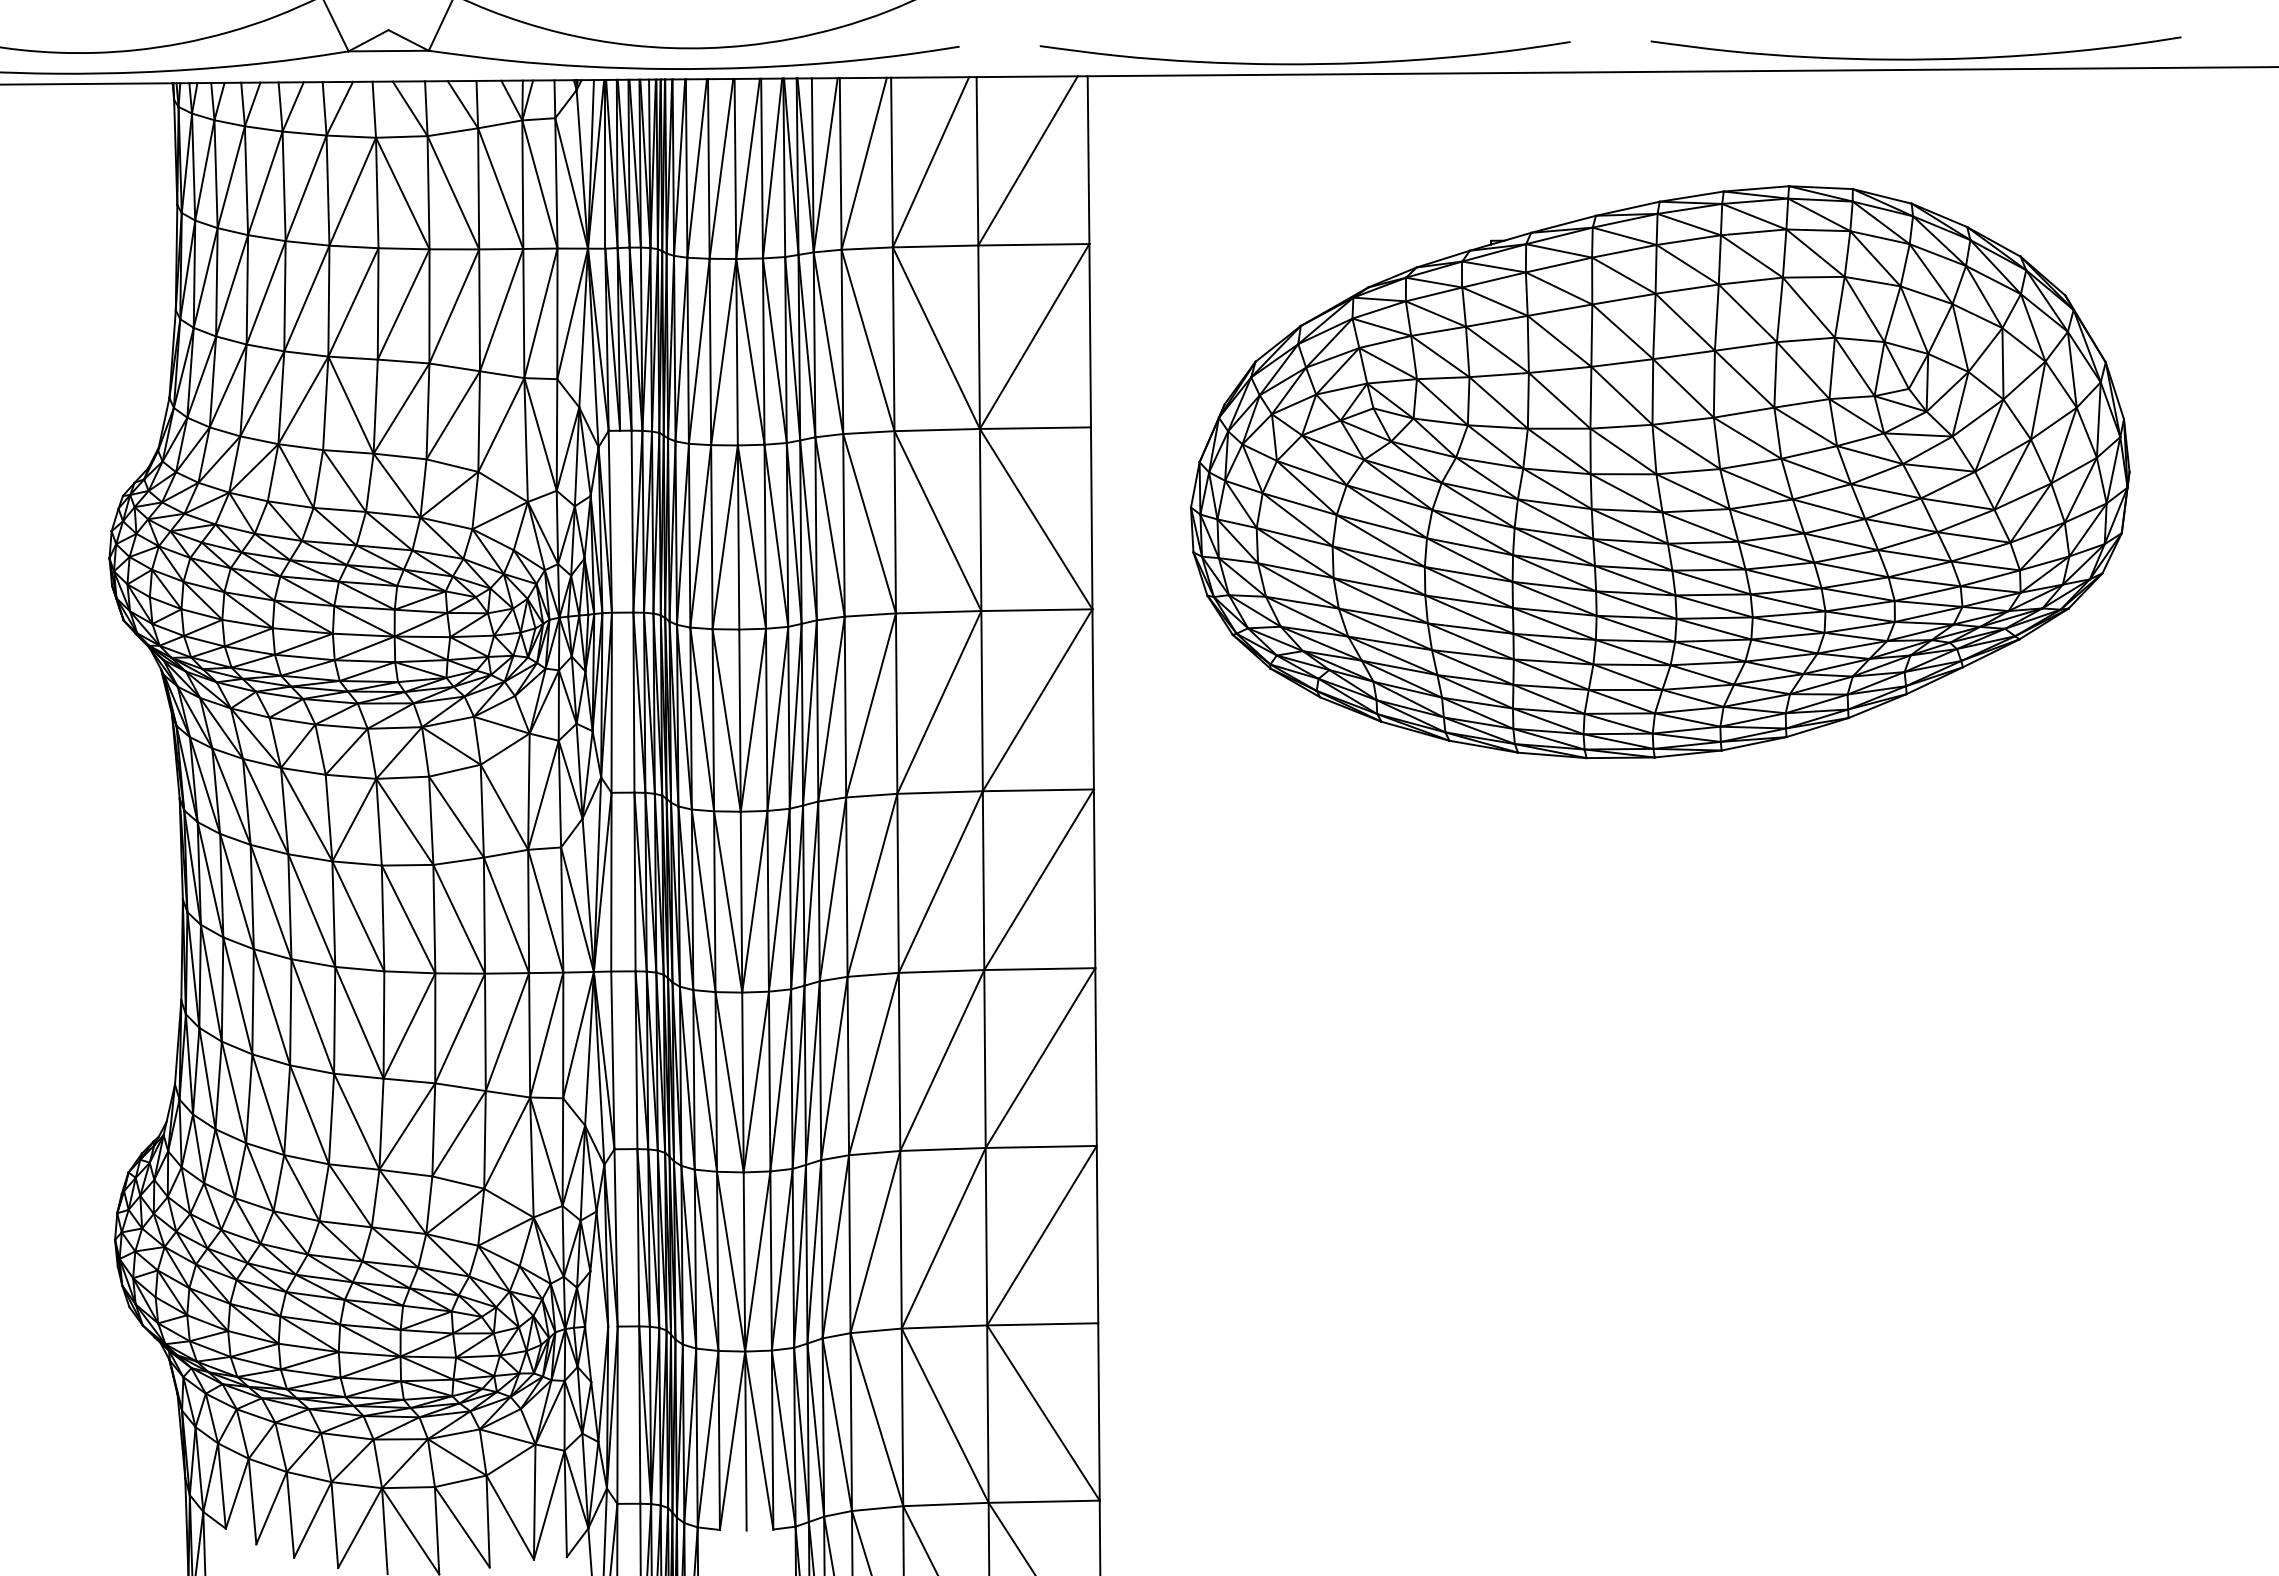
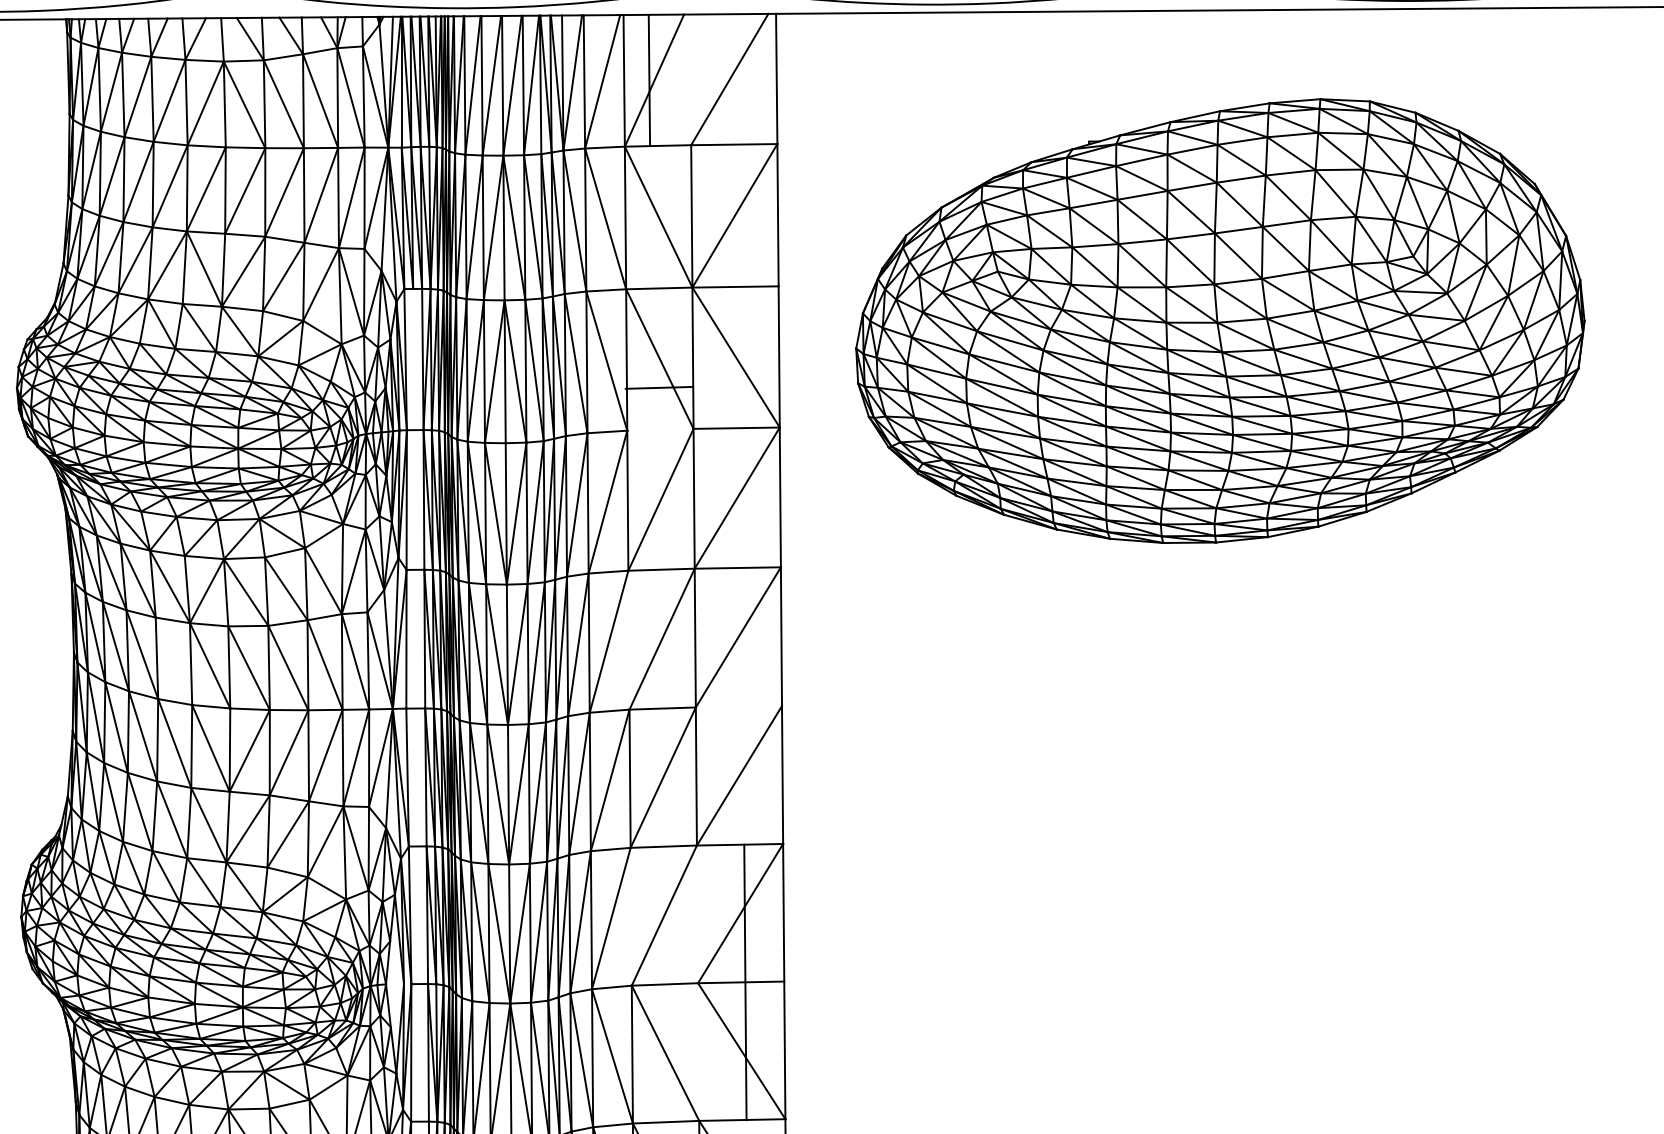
line: (977, 161) -> (649, 80), moved
line: (938, 612) -> (658, 388), moved
line: (897, 882) -> (628, 639), removed
line: (311, 910) -> (173, 661), removed
line: (1039, 969) -> (738, 707), removed
line: (900, 1239) -> (630, 916), removed
line: (986, 1324) -> (744, 981), moved

